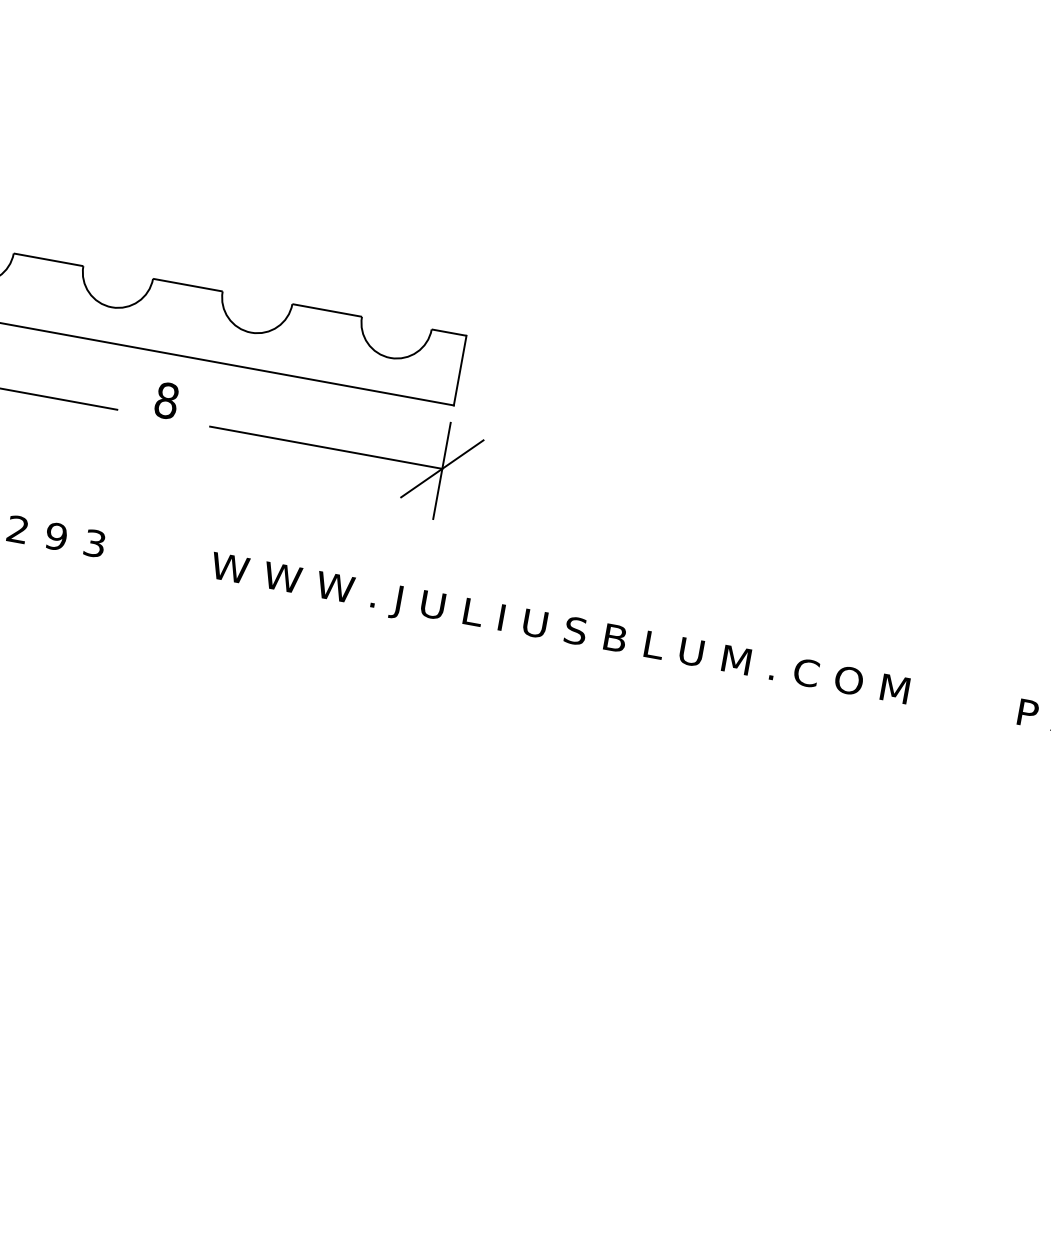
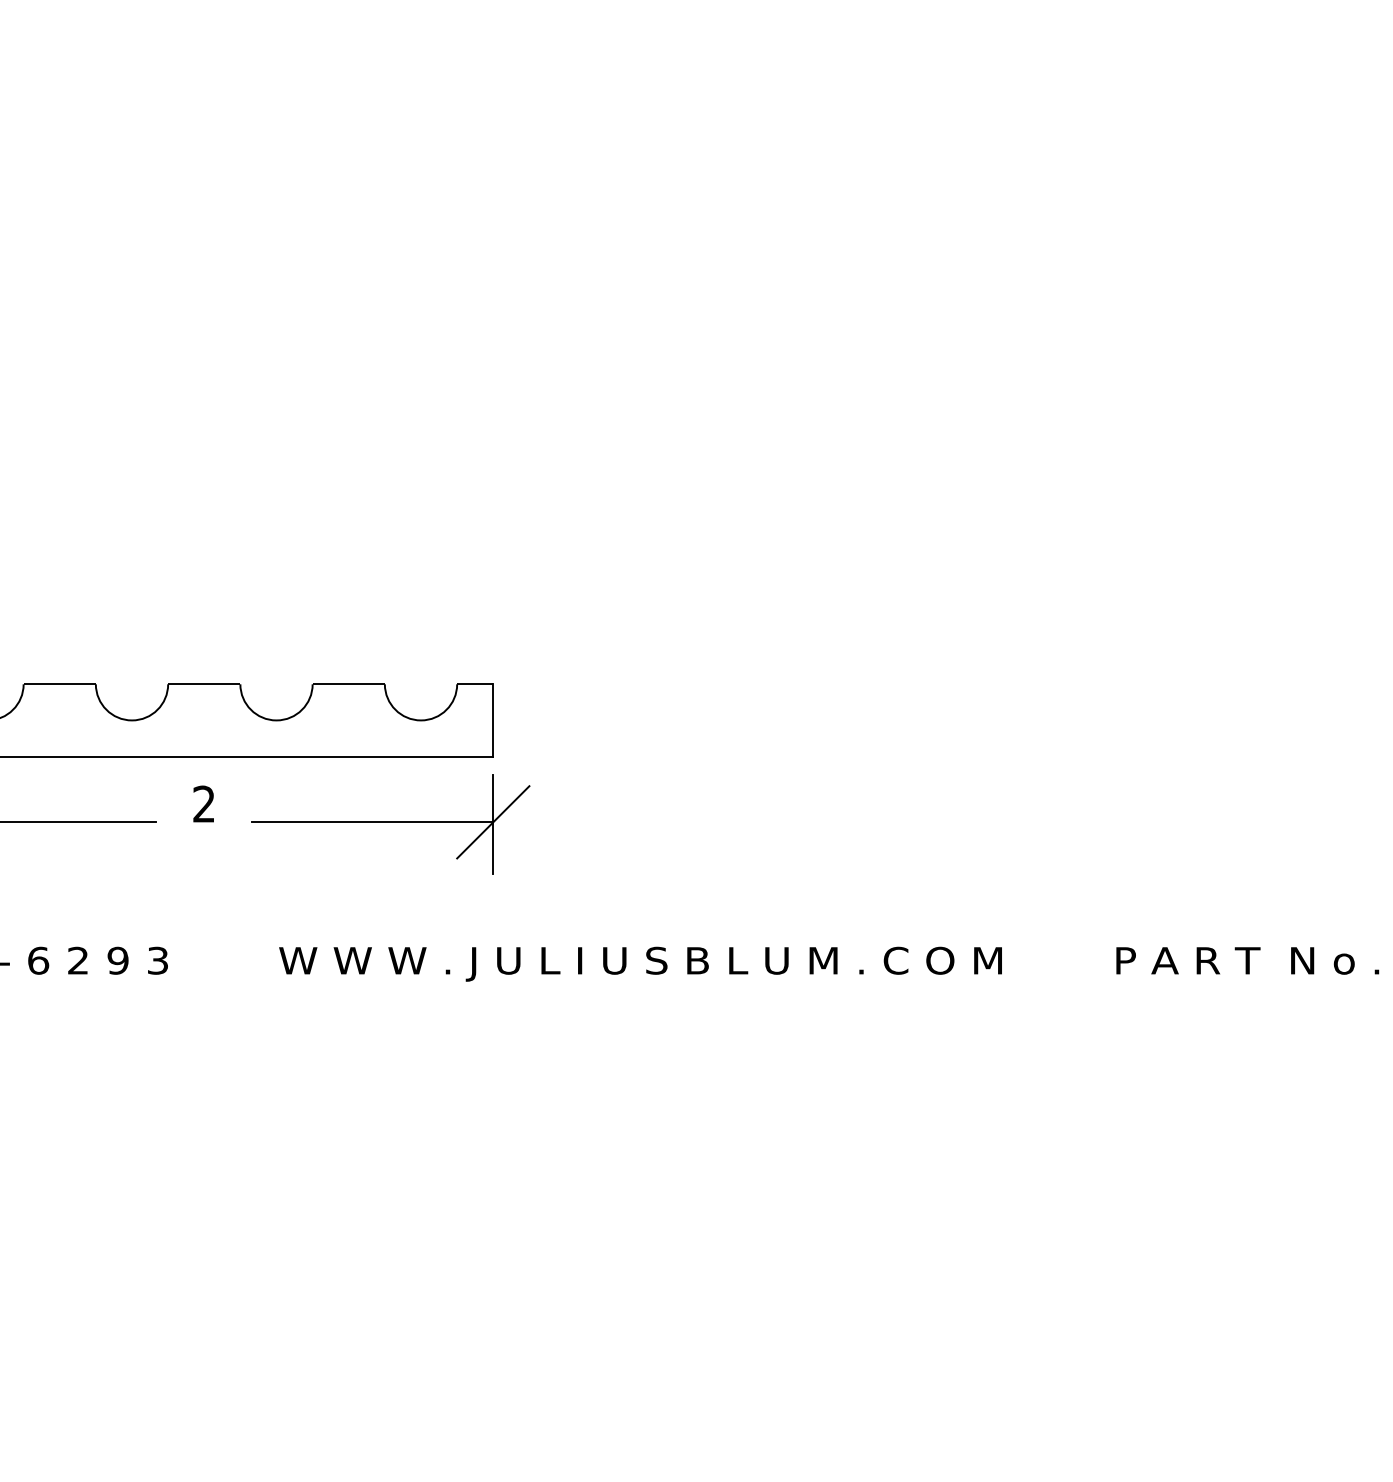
text: (167, 400) -> (204, 803), 8 -> 2

